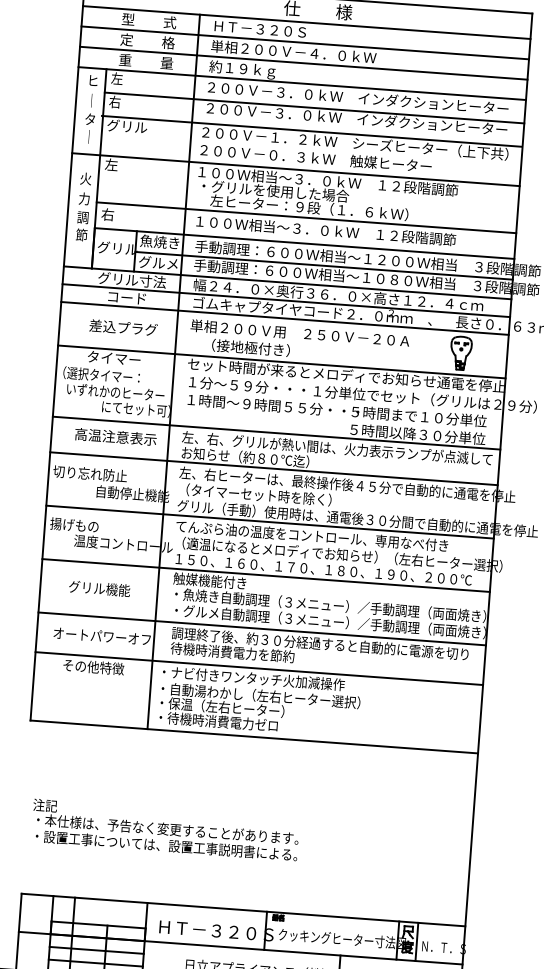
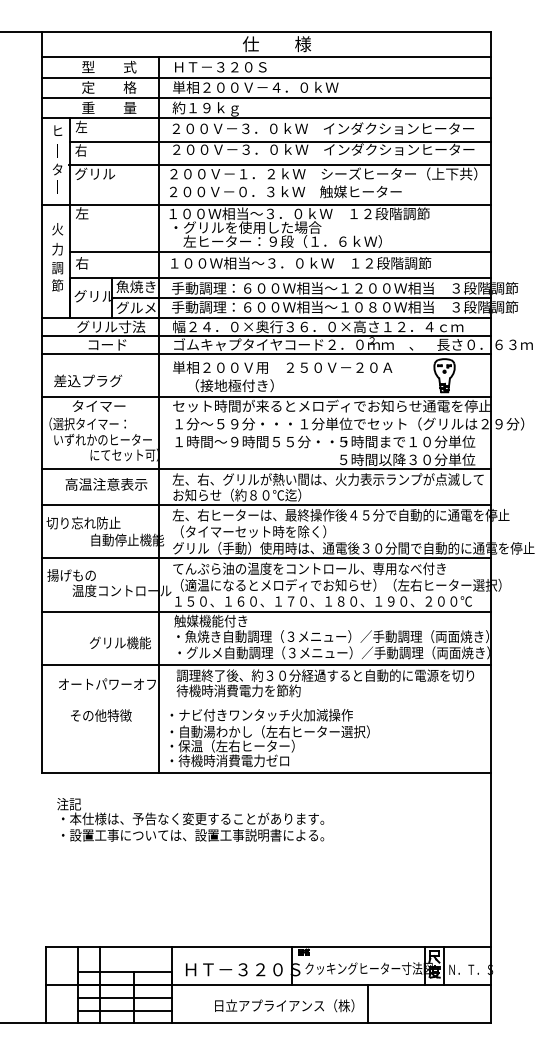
text: (123, 327) -> (88, 380), moved
text: (99, 588) -> (120, 642), moved
line: (259, 668) -> (266, 704), removed
text: (165, 829) -> (190, 819), moved

